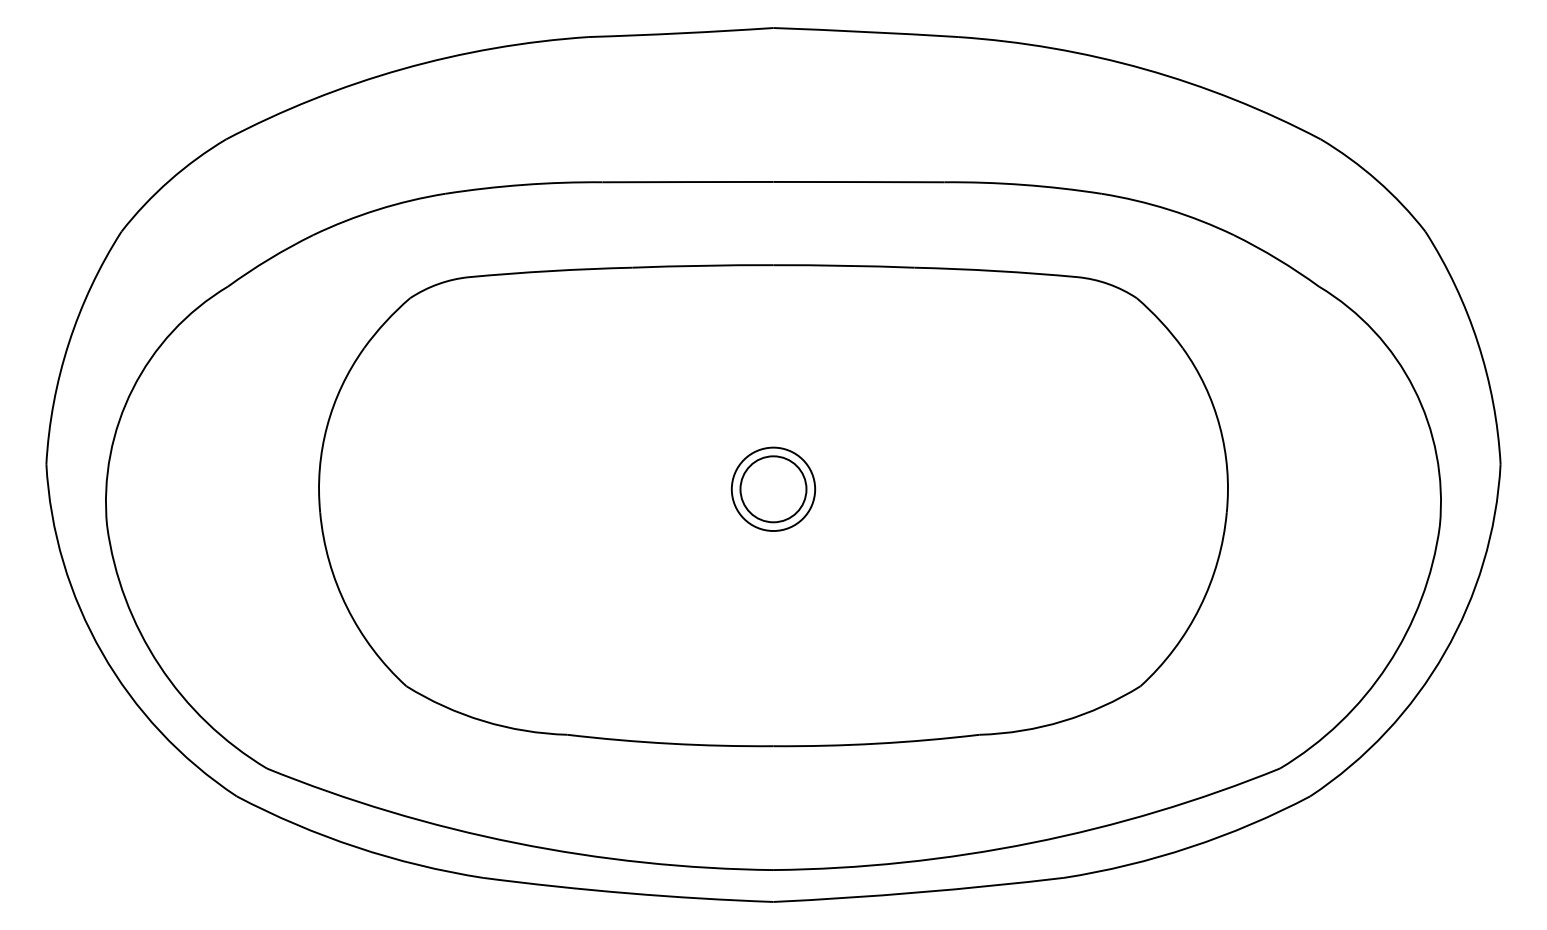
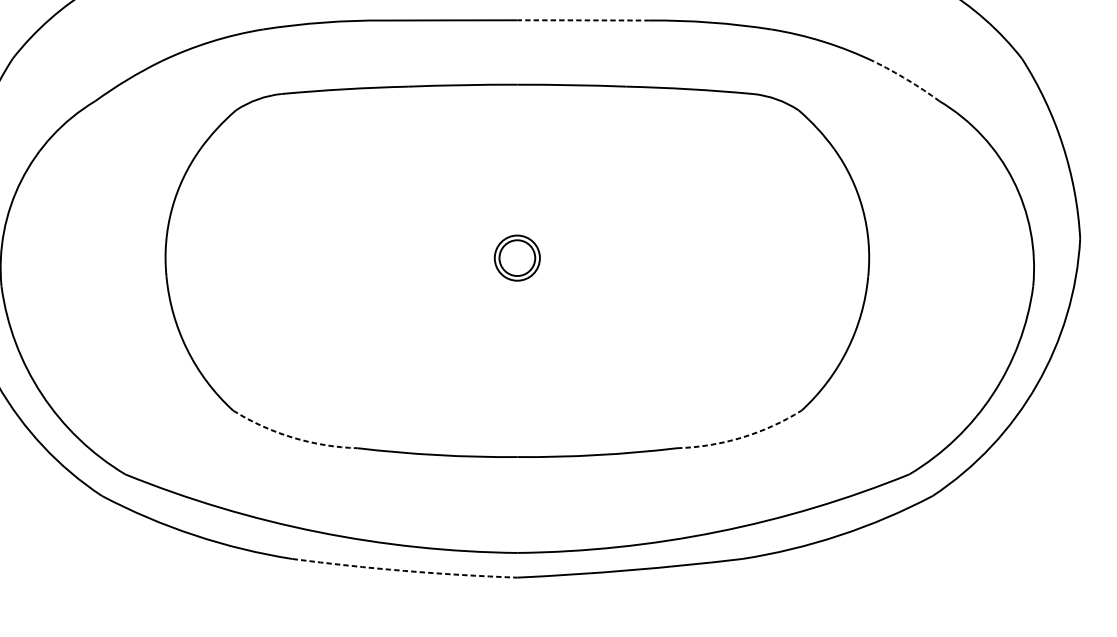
arc: (858, 182) -> (583, 20), solid -> dashed
arc: (1277, 259) -> (907, 80), solid -> dashed
part: (773, 488) -> (517, 257), size x0.7
arc: (483, 721) -> (292, 437), solid -> dashed
arc: (1063, 721) -> (741, 437), solid -> dashed
arc: (628, 893) -> (405, 571), solid -> dashed

